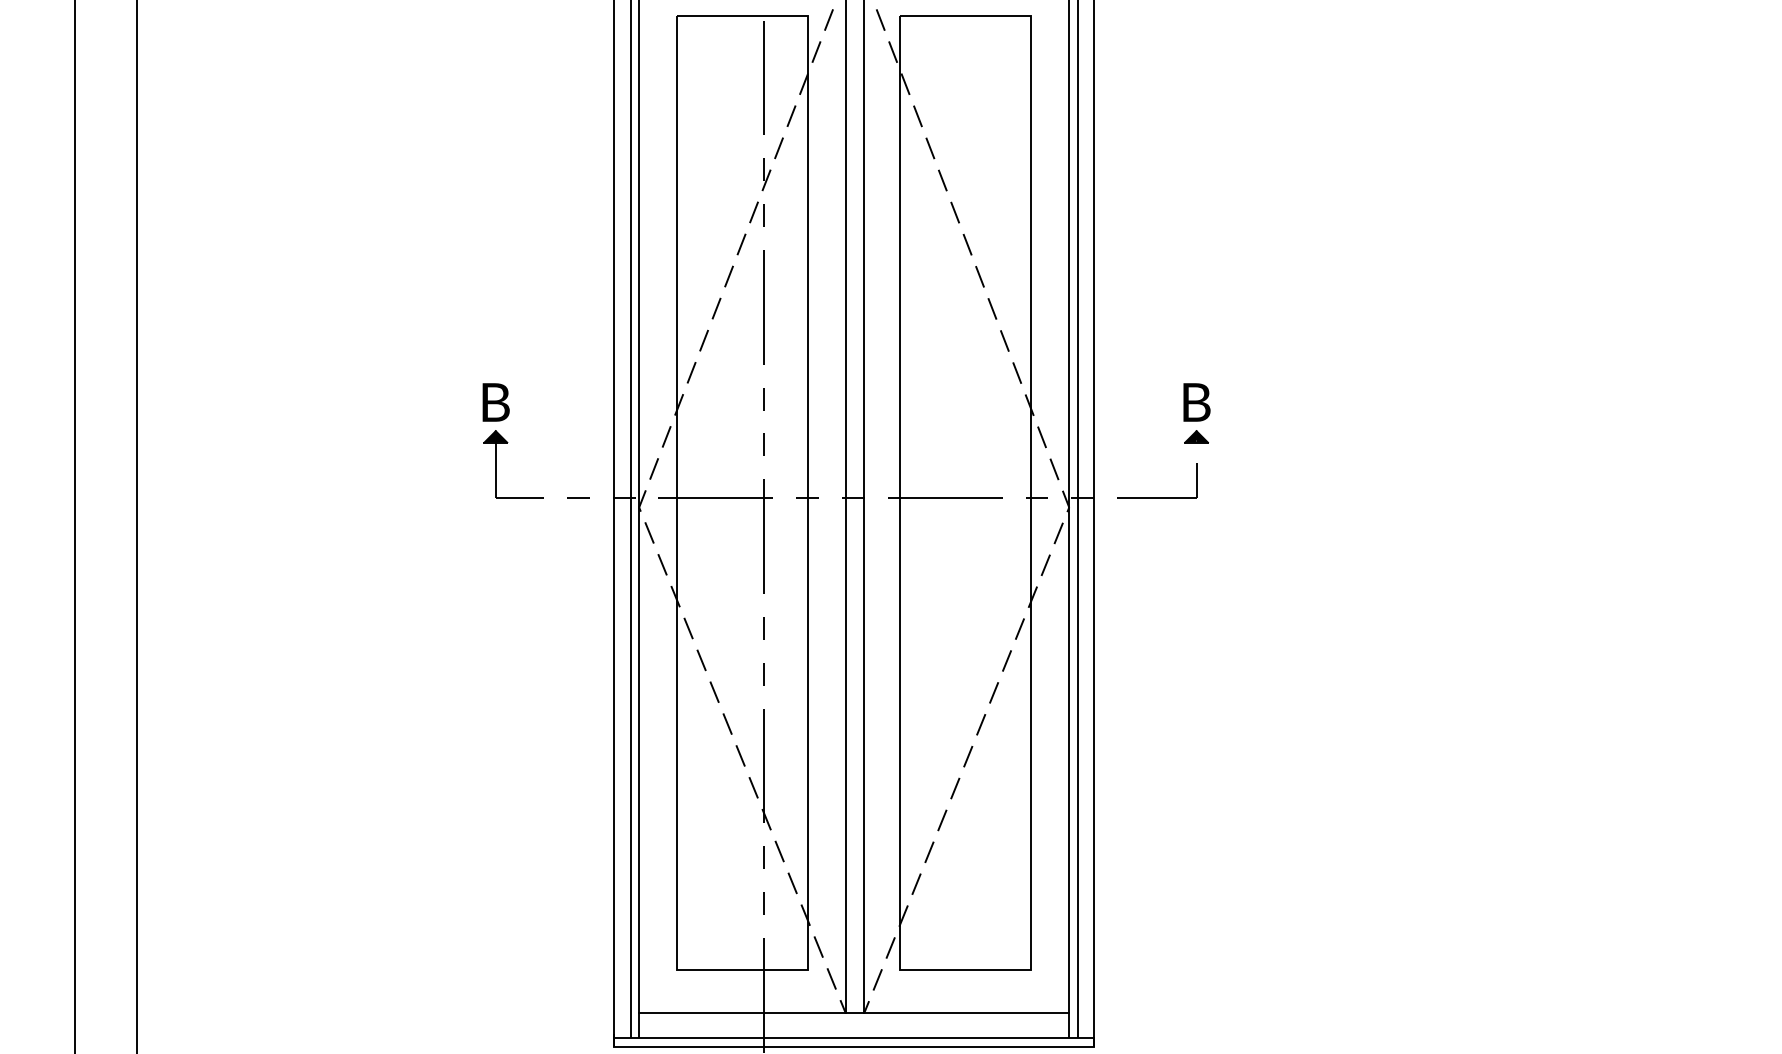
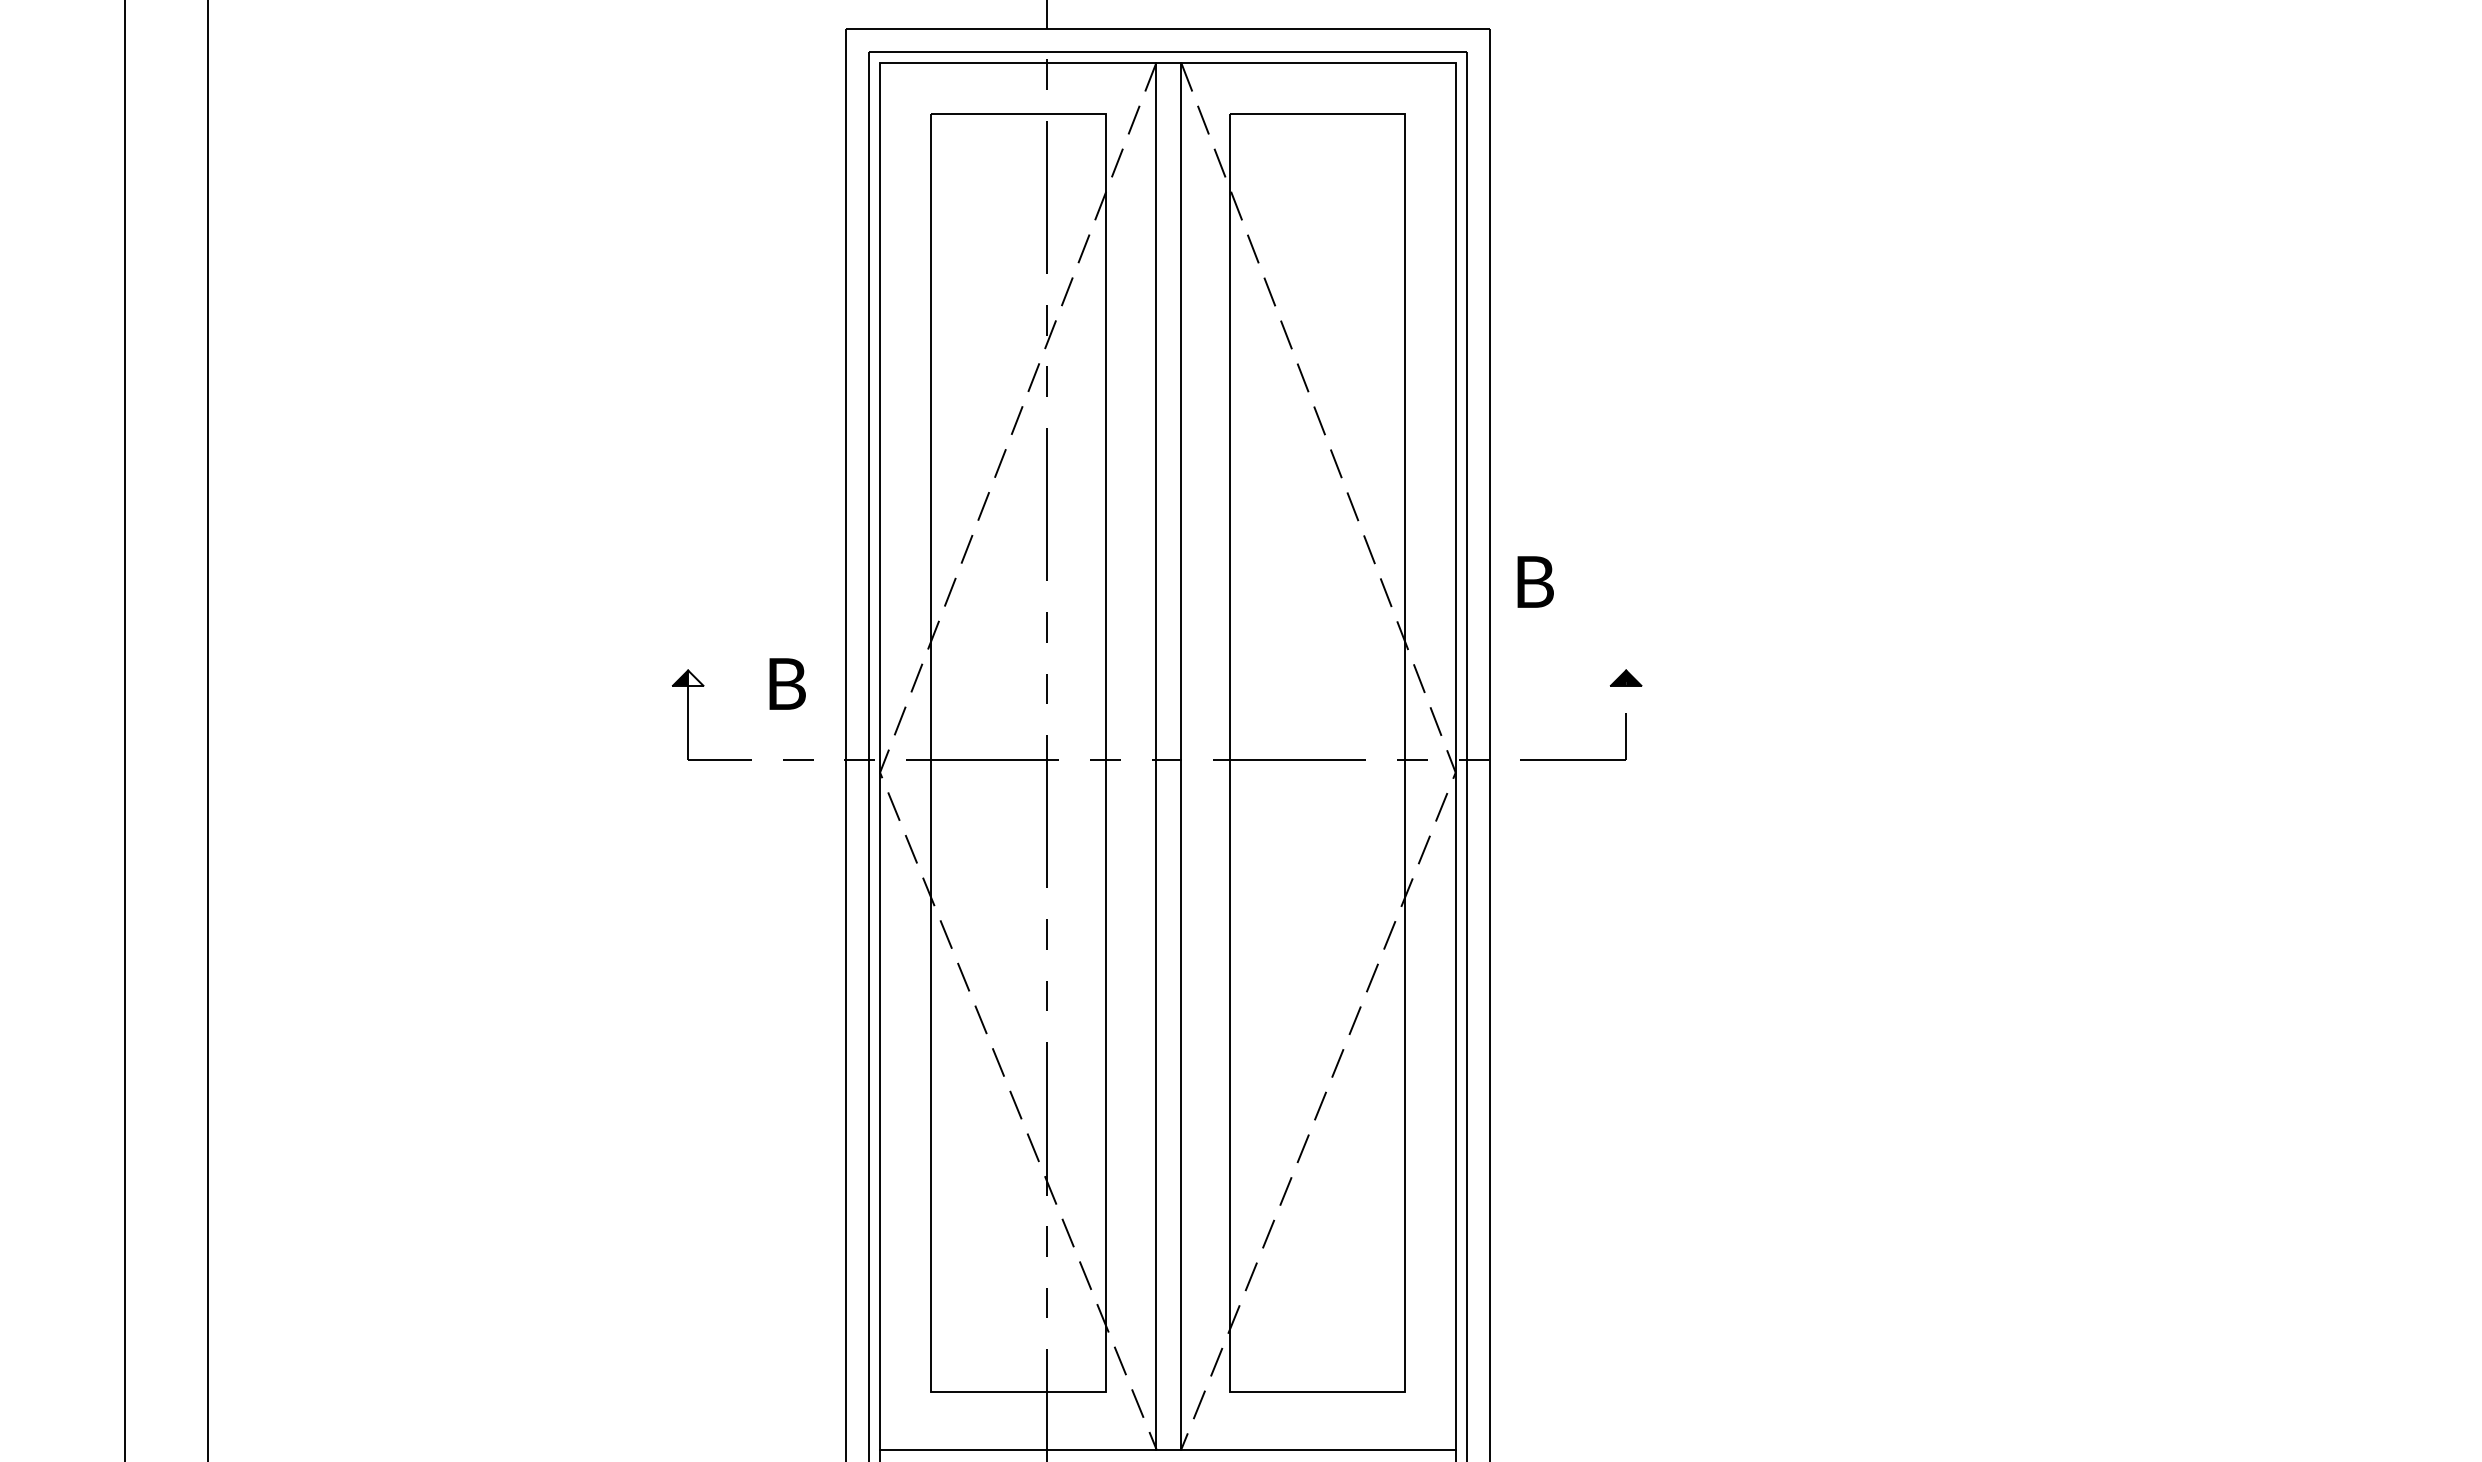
text: (496, 402) -> (787, 683), moved
text: (1196, 402) -> (1535, 581), moved
fill: (501, 436) -> (695, 677), removed

